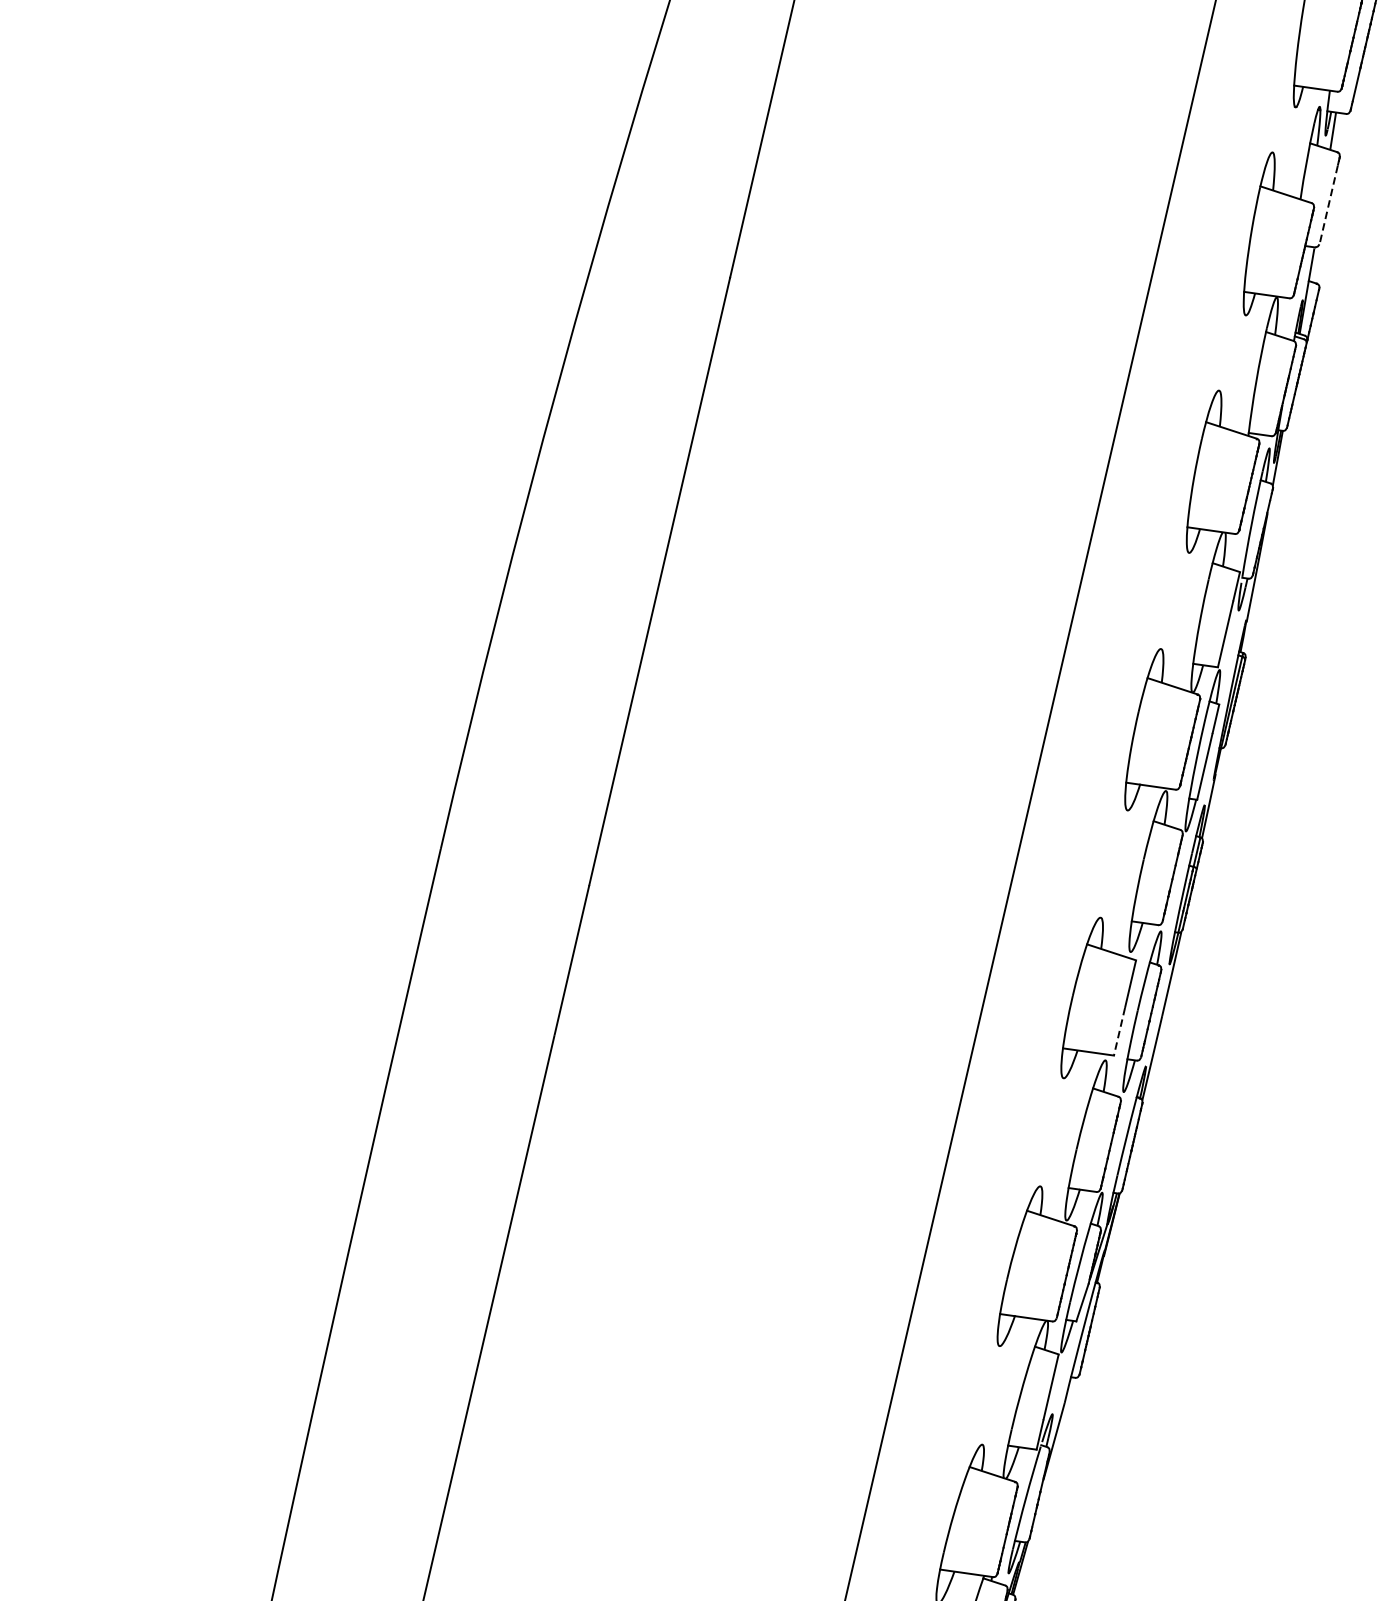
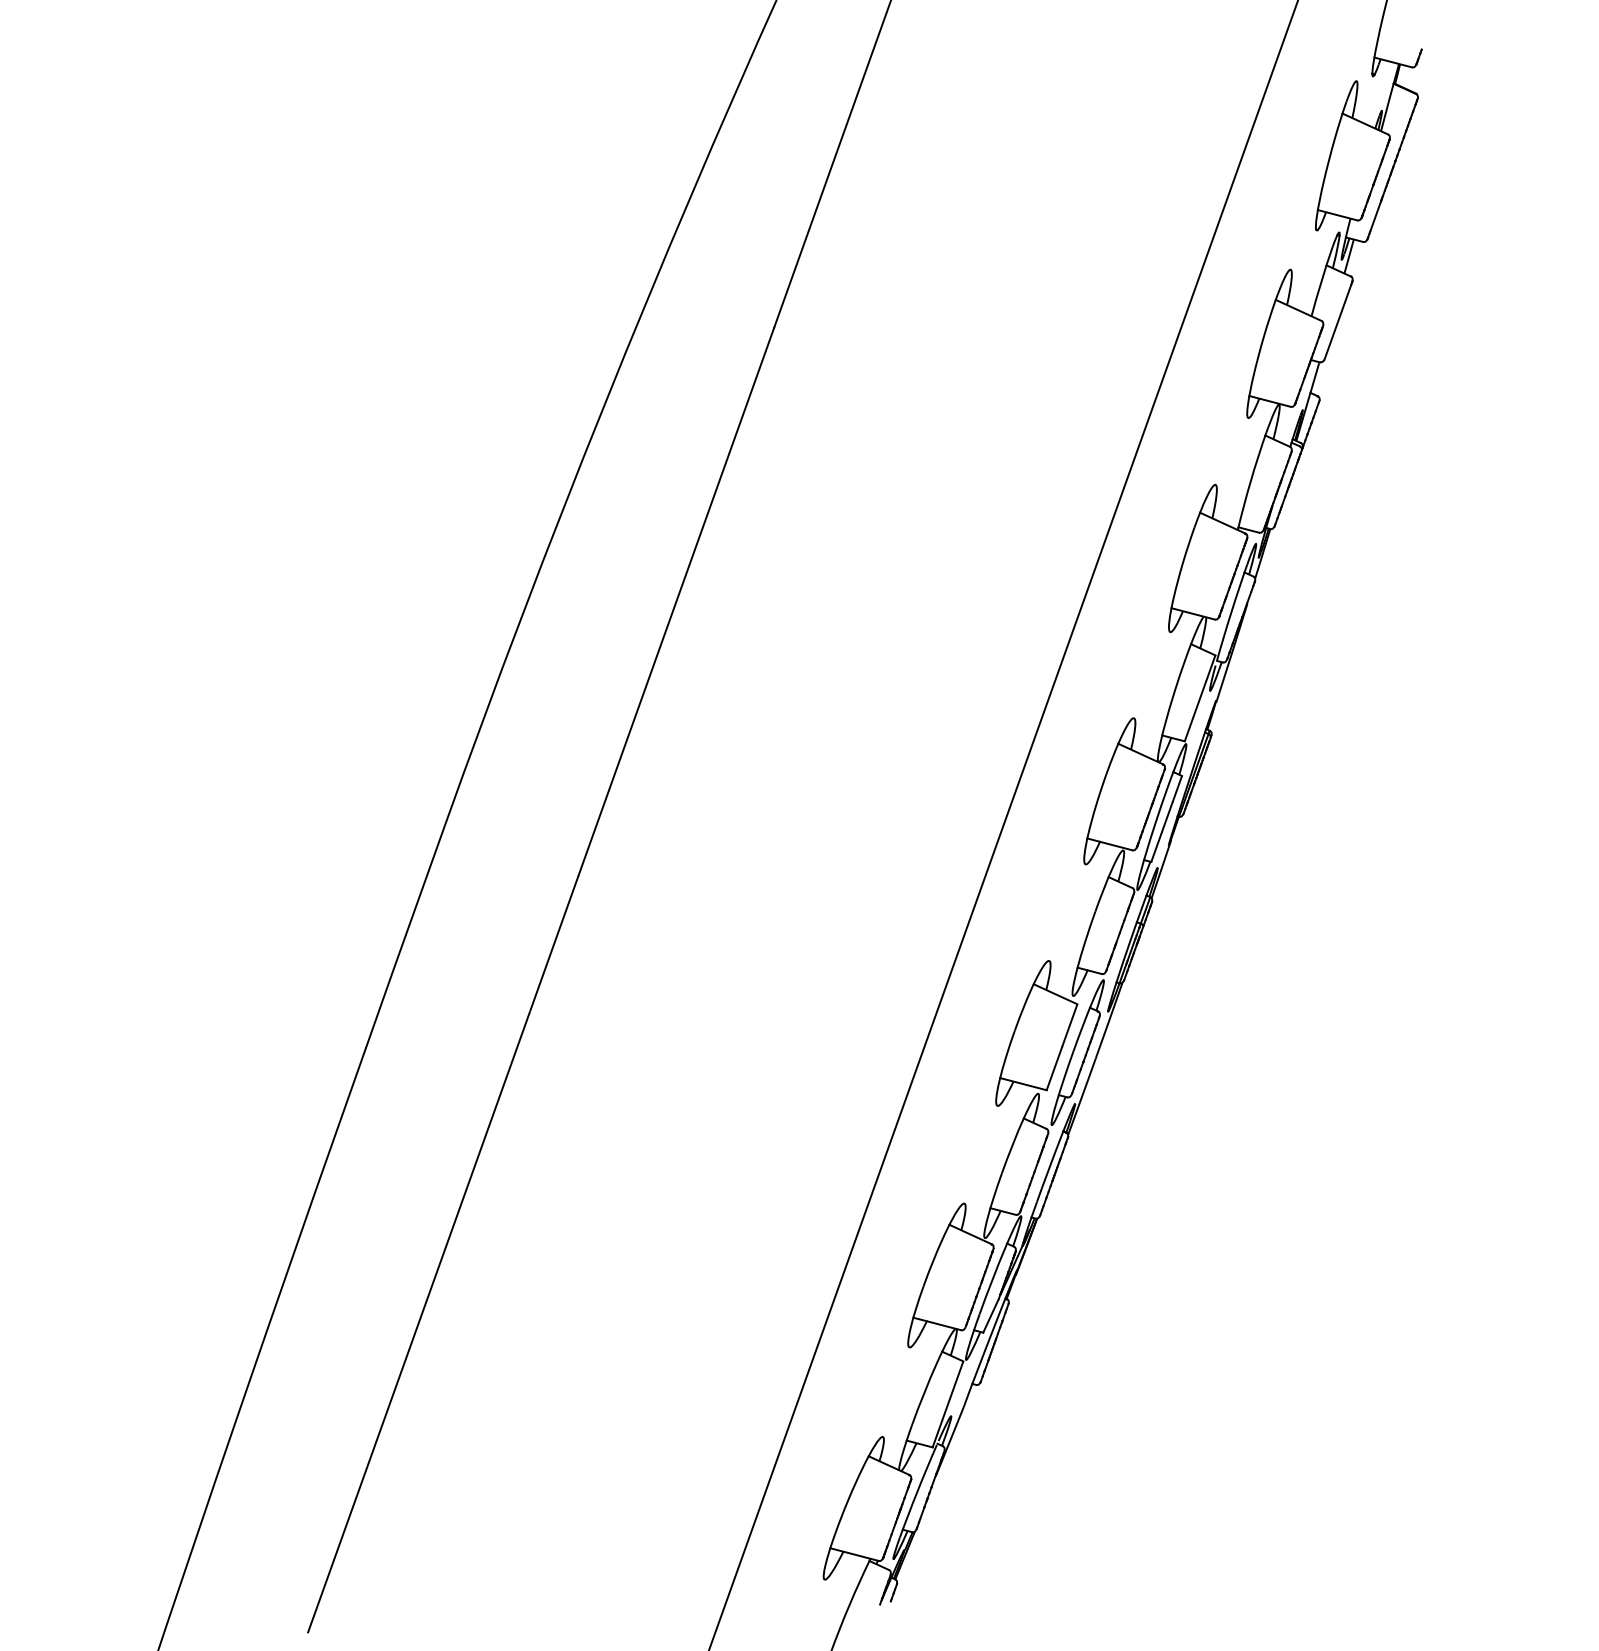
line: (1329, 204) -> (1337, 324), dashed -> solid
line: (1119, 1031) -> (1054, 1068), dashed -> solid

